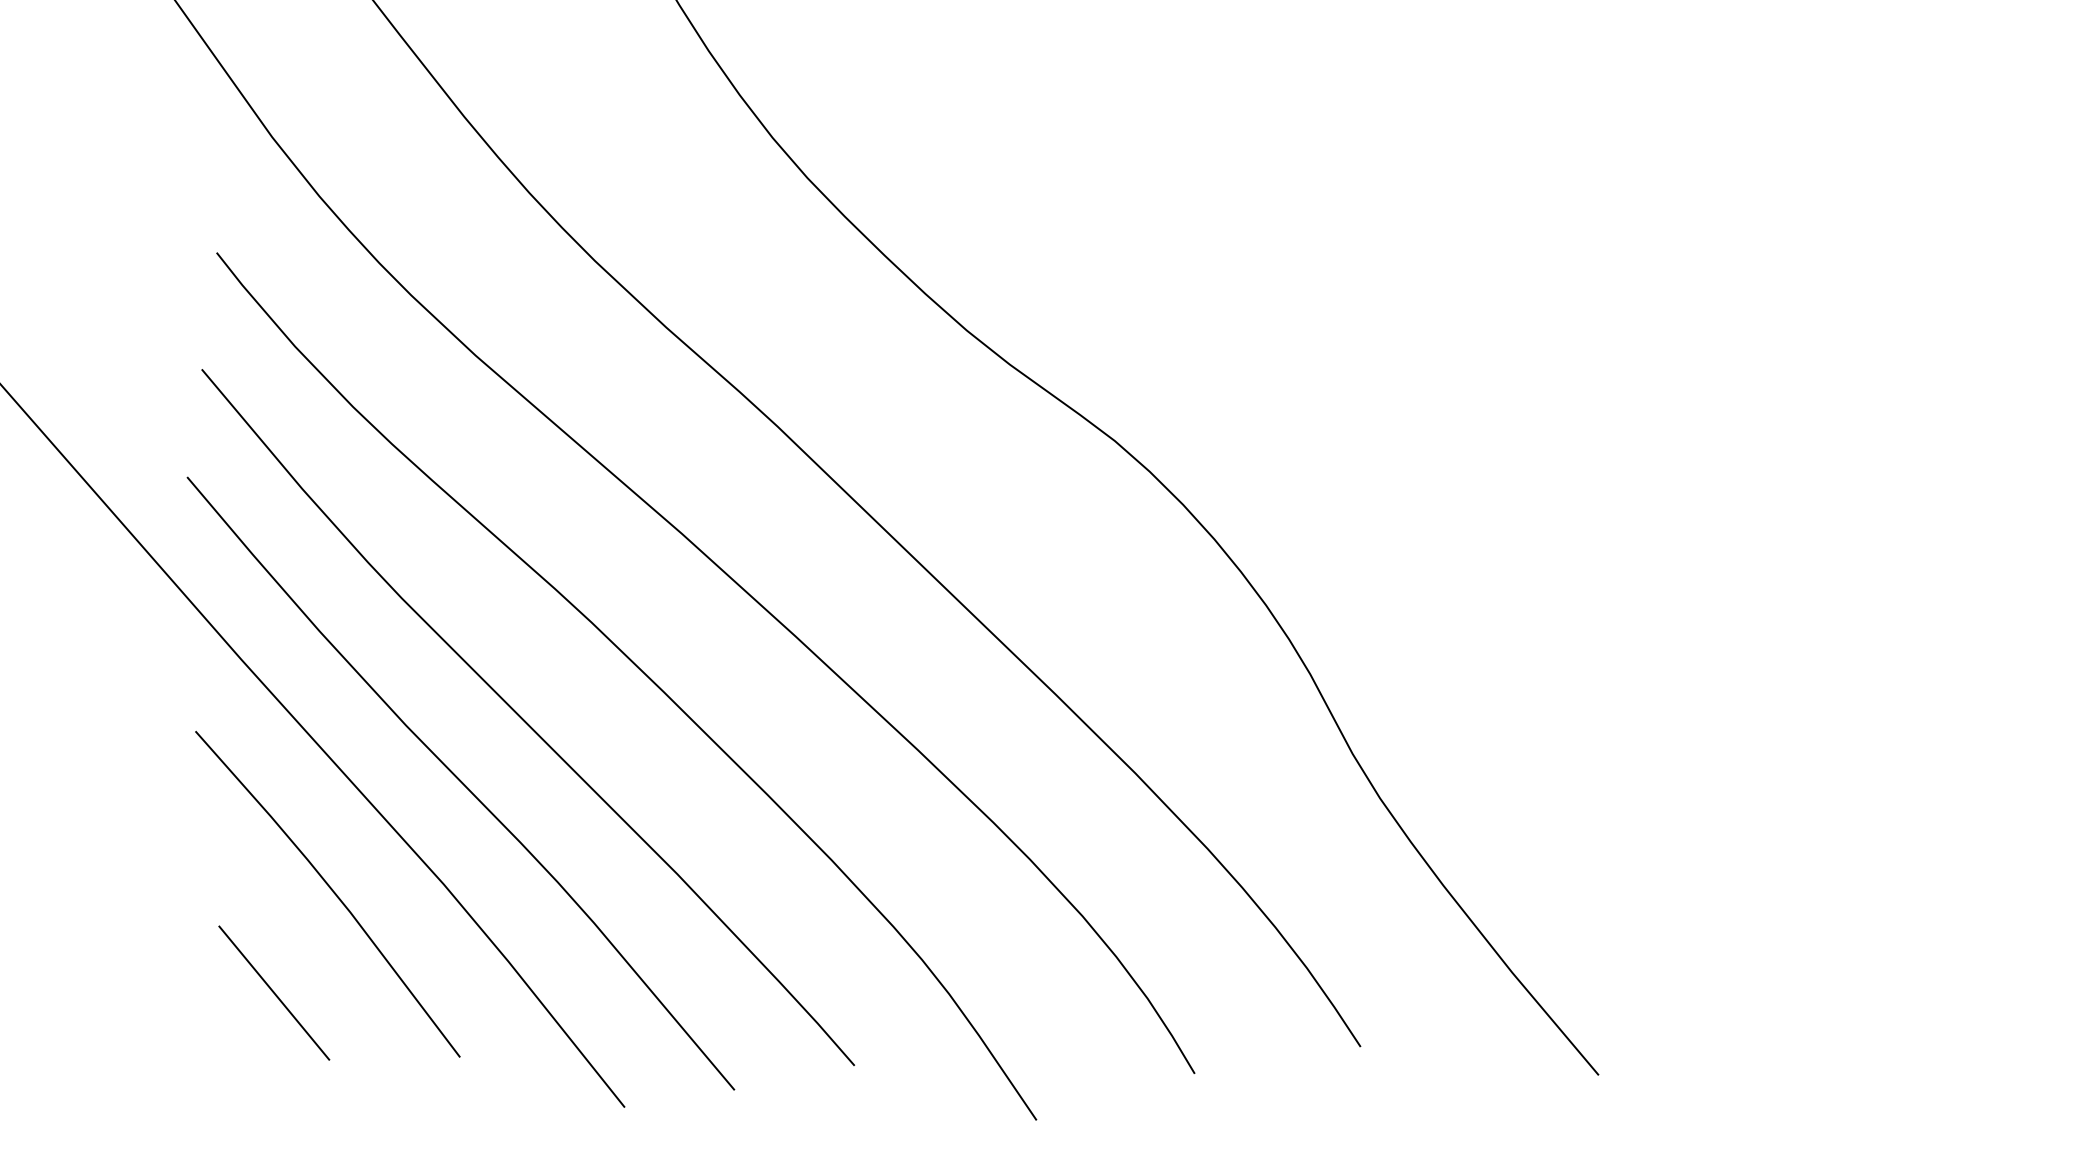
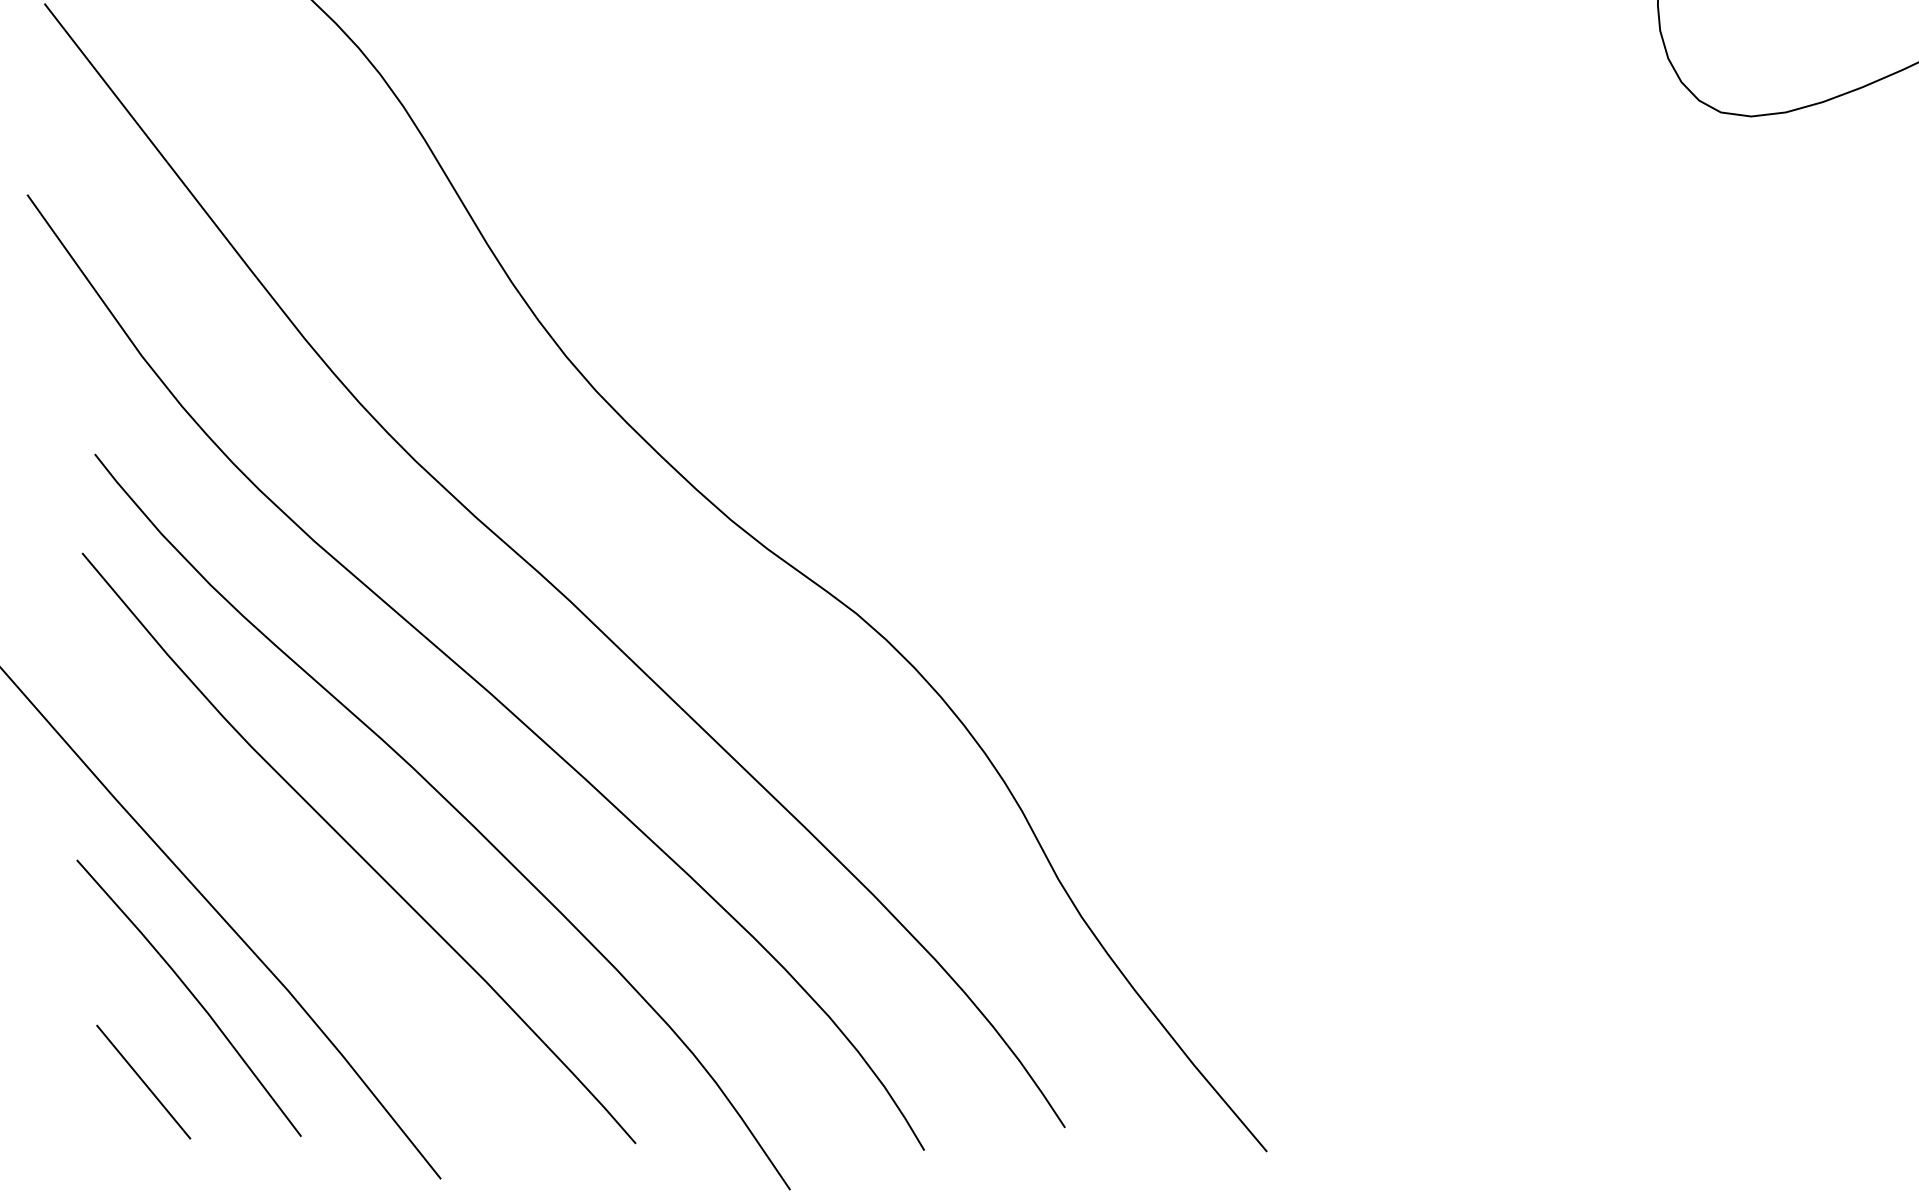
curve: (460, 782) -> (301, 903), removed

